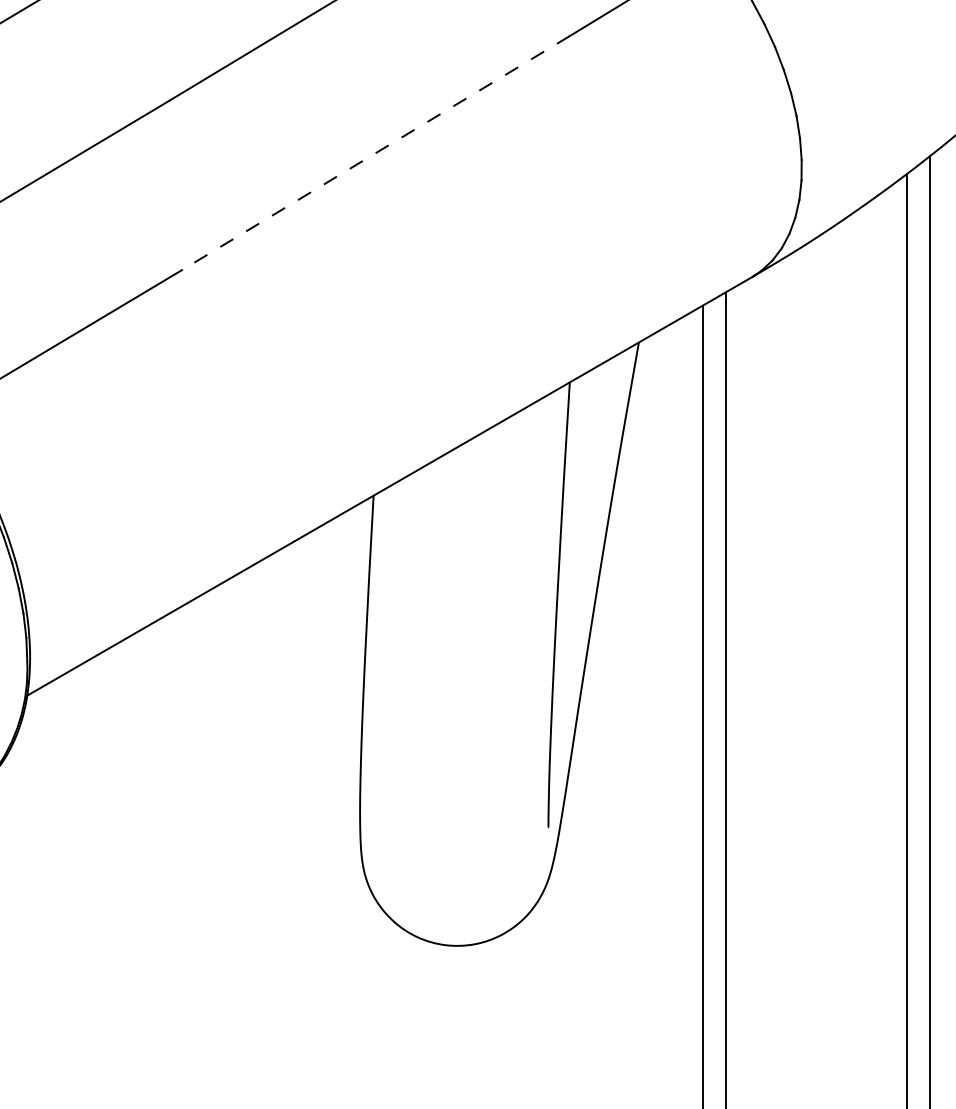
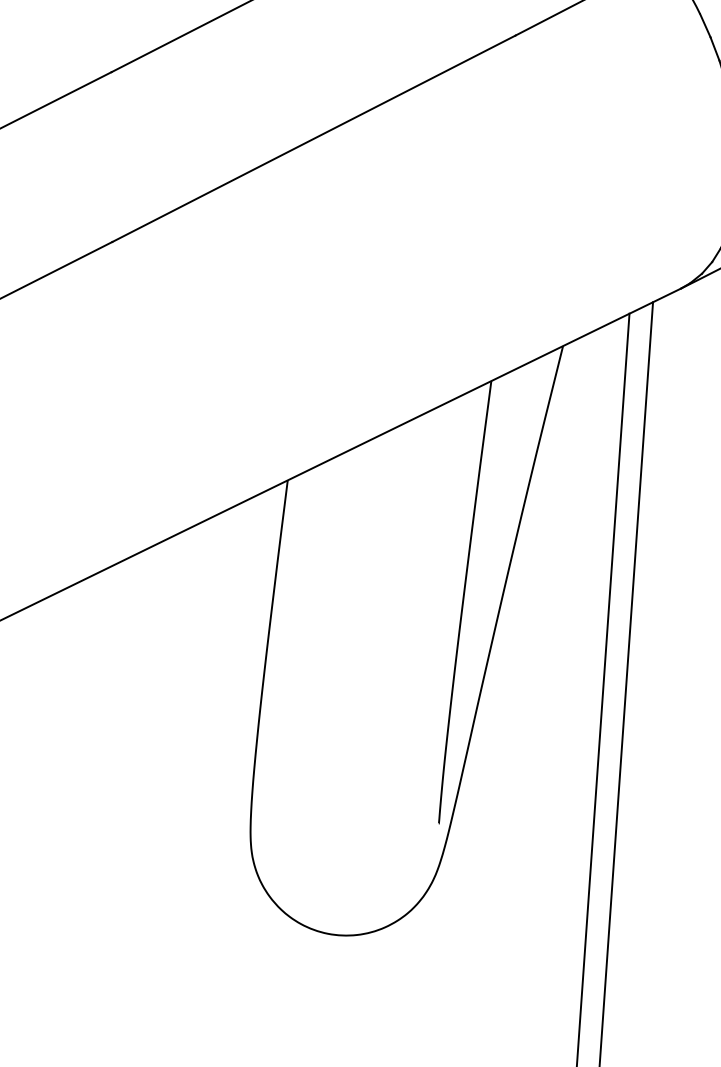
line: (375, 153) -> (313, 139), dashed -> solid

